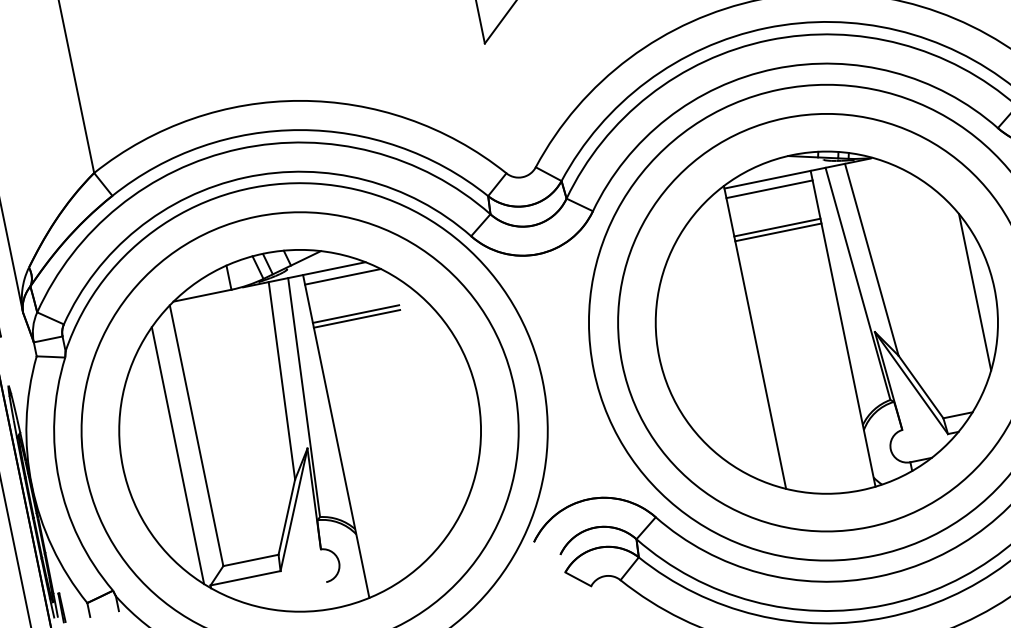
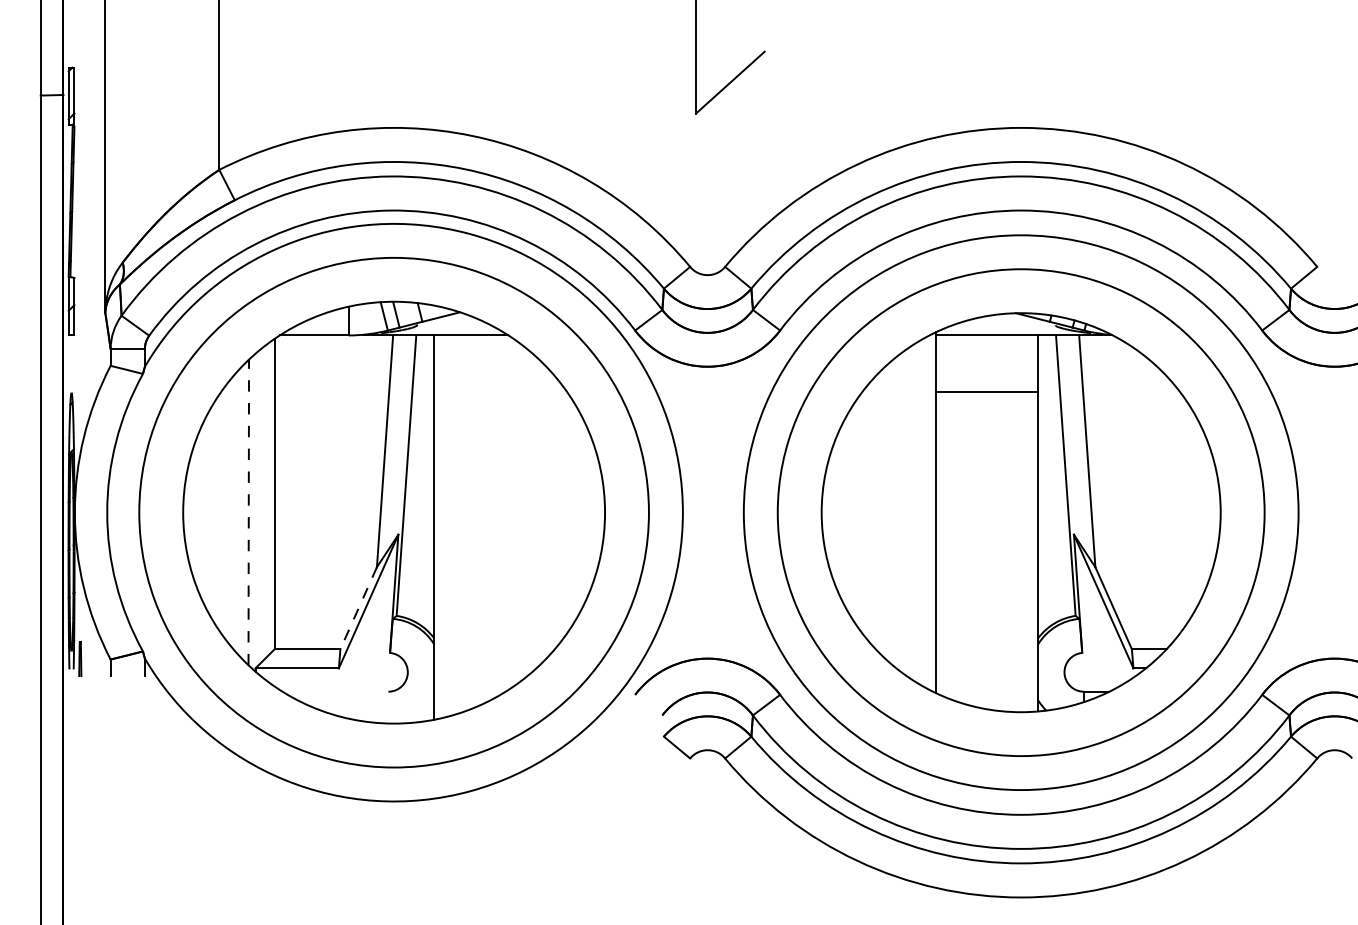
line: (769, 189) -> (986, 346), removed
line: (778, 232) -> (986, 398), removed
line: (343, 276) -> (479, 346), removed
line: (974, 292) -> (1197, 512), removed
line: (356, 314) -> (485, 392), removed
line: (357, 319) -> (485, 398), removed
line: (177, 455) -> (248, 512), solid -> dashed
line: (286, 517) -> (358, 608), solid -> dashed

